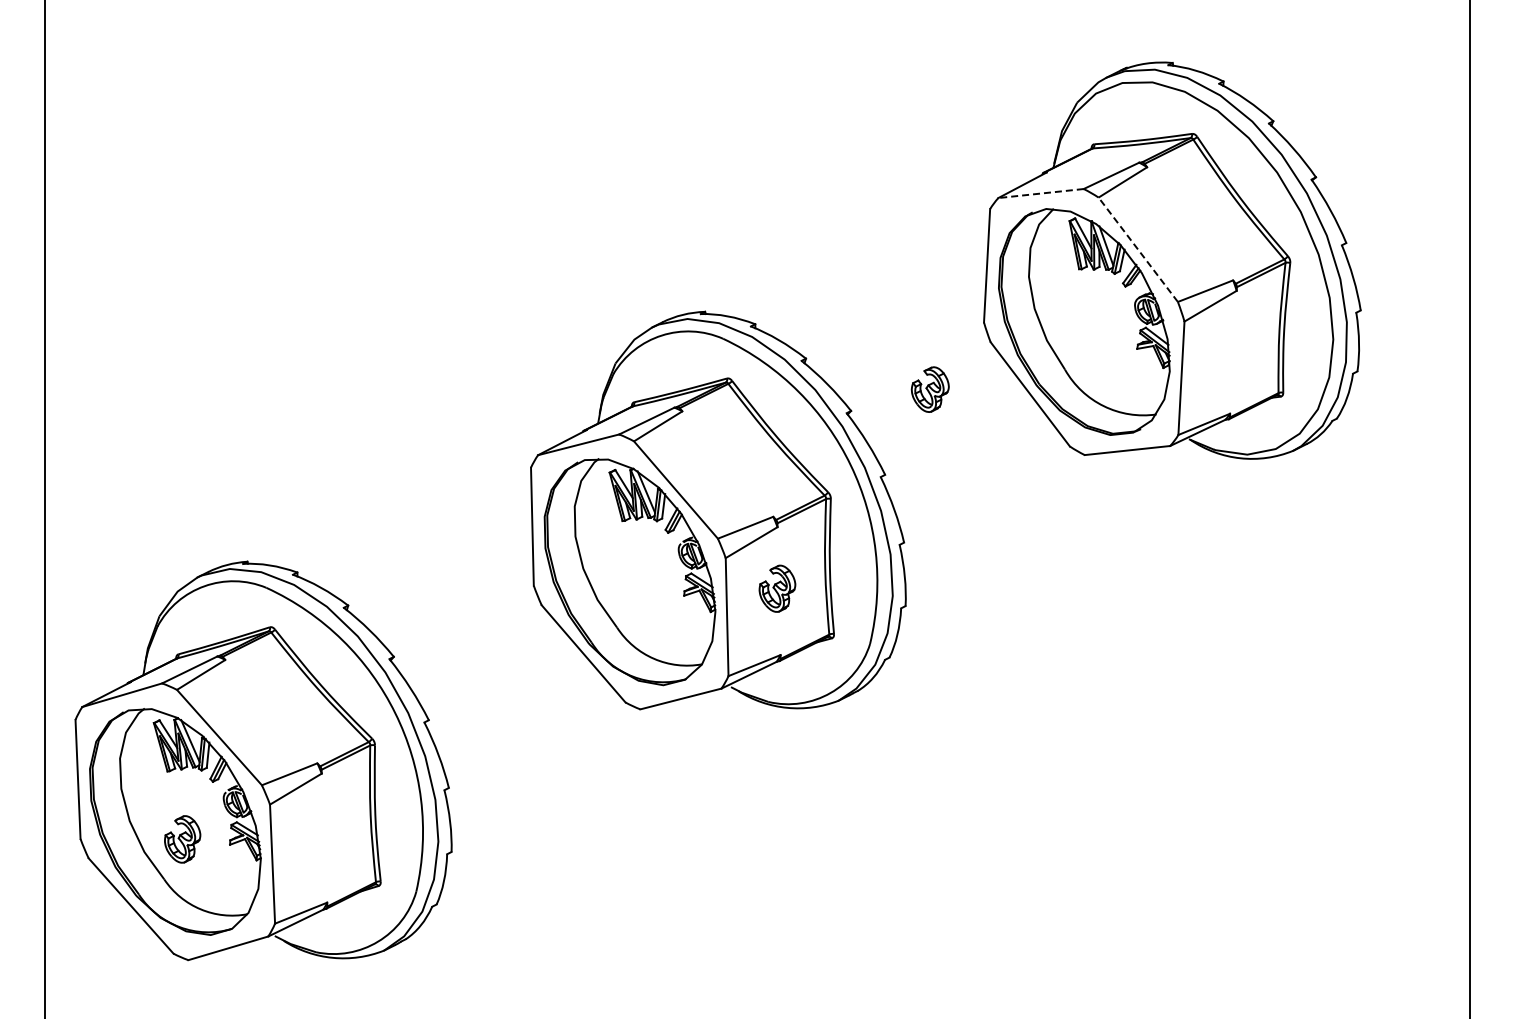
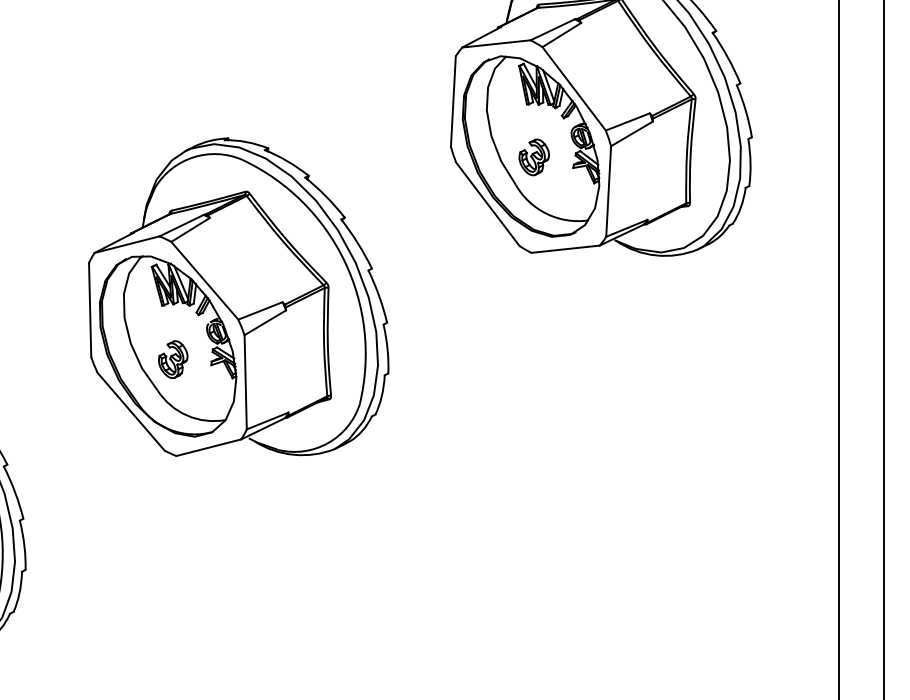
line: (1041, 193) -> (496, 43), dashed -> solid
line: (1138, 249) -> (574, 88), dashed -> solid
part: (929, 389) -> (533, 157), moved
part: (777, 588) -> (173, 359), moved

